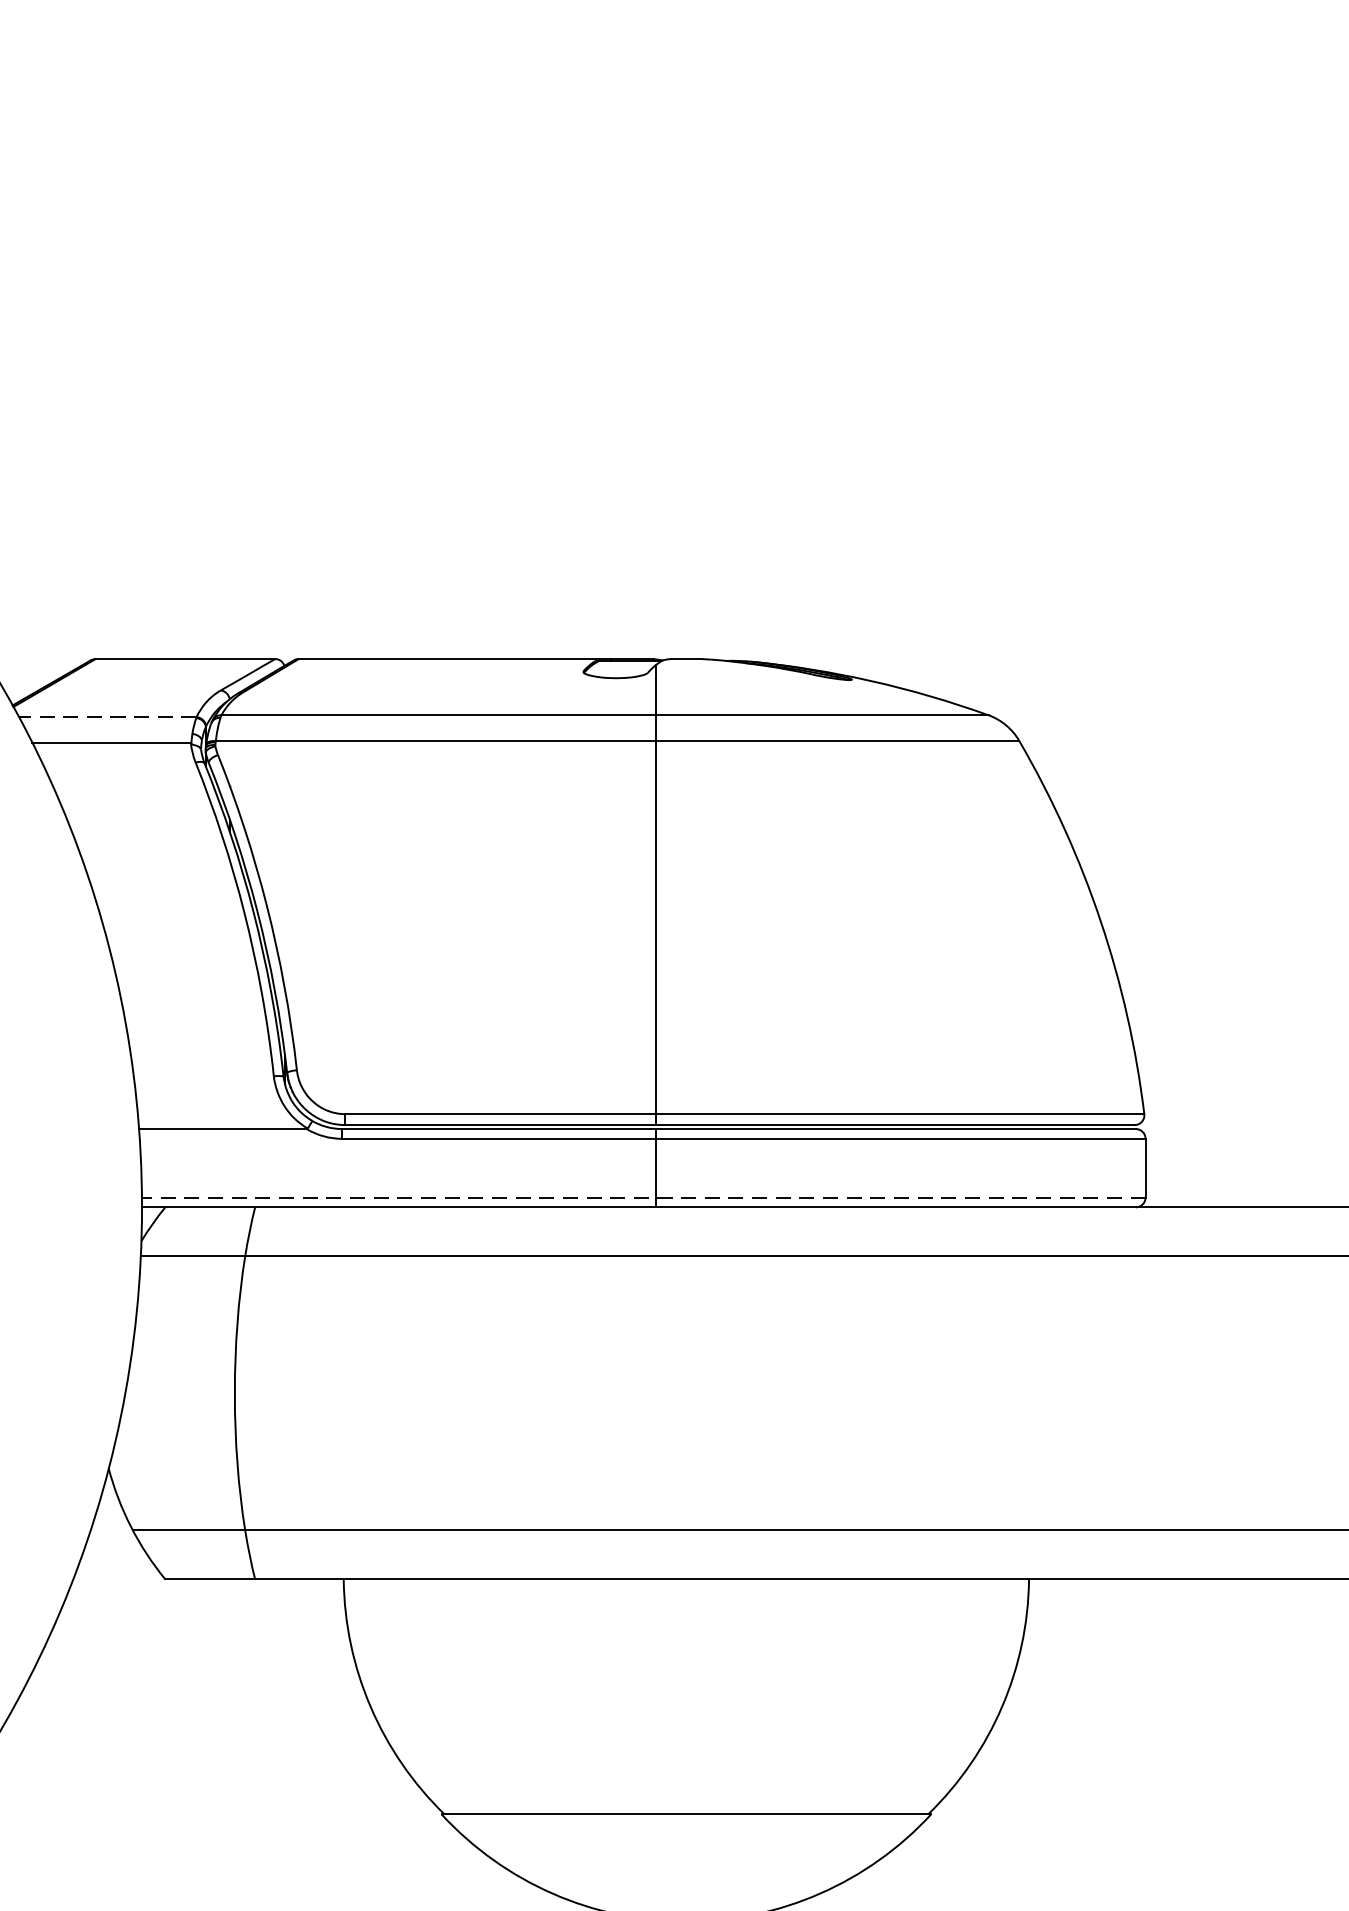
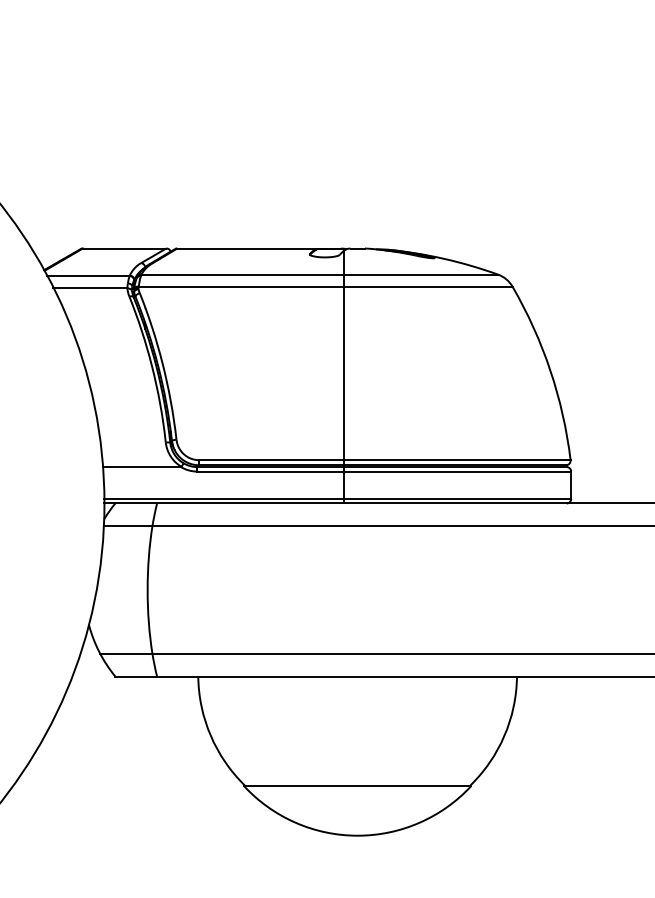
line: (107, 717) -> (88, 275), dashed -> solid
line: (643, 1196) -> (337, 498), dashed -> solid

